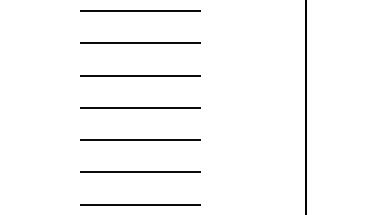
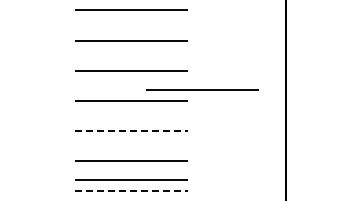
line: (216, 95) -> (202, 89), added
line: (140, 139) -> (131, 130), solid -> dashed
line: (140, 191) -> (131, 179), added
line: (140, 204) -> (131, 191), solid -> dashed

